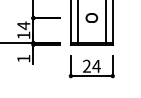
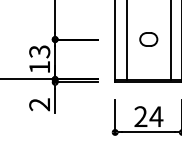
text: (23, 25) -> (39, 51), 14 -> 13
text: (23, 58) -> (39, 104), 1 -> 2

